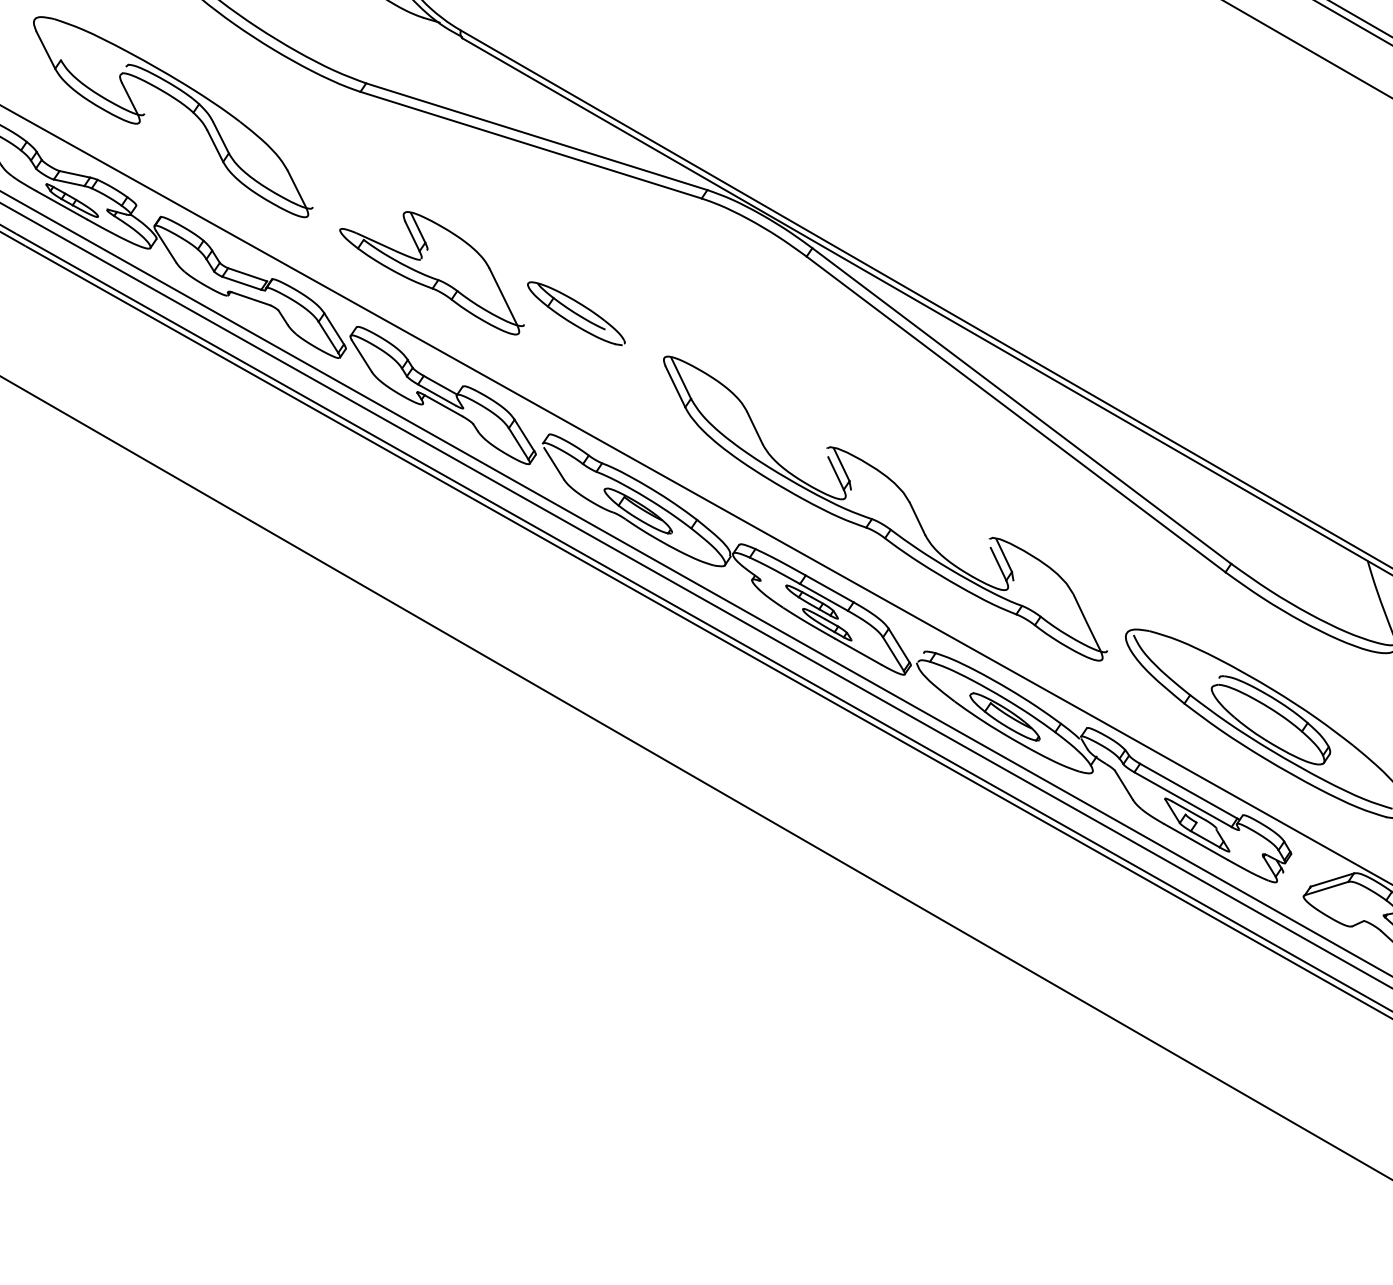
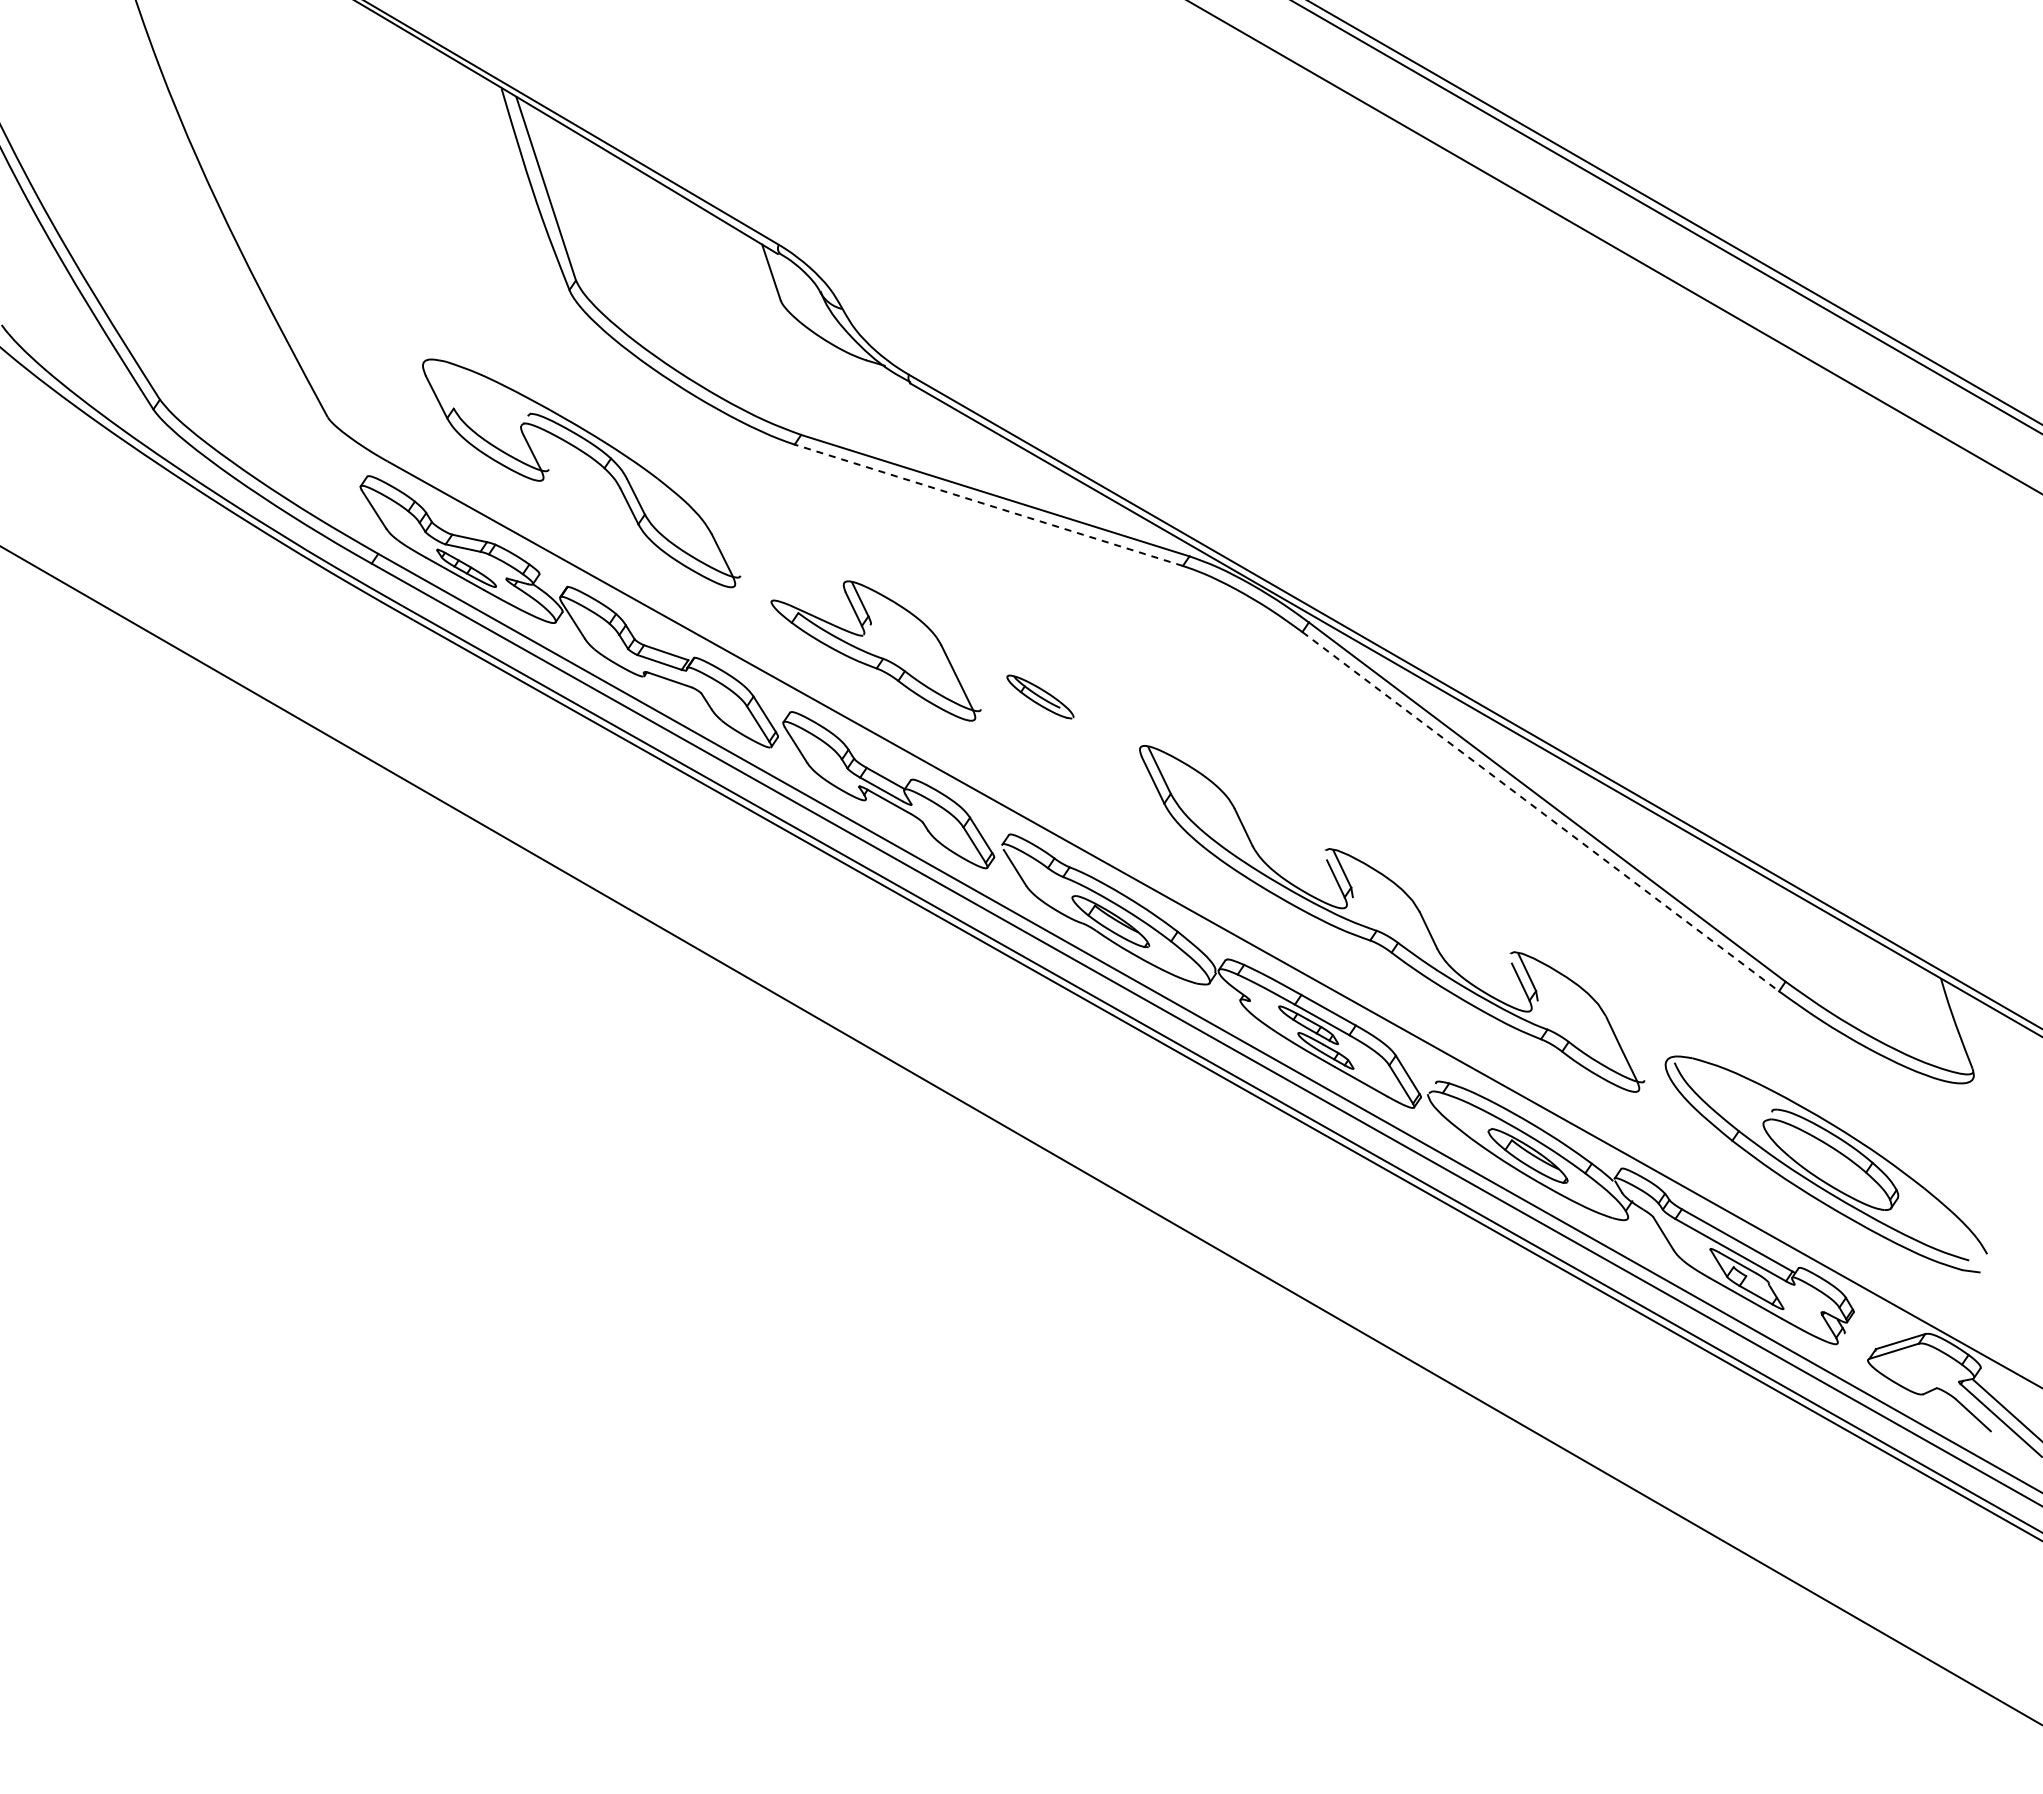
line: (530, 145) -> (988, 505), solid -> dashed
part: (576, 313) -> (1040, 696), size x0.6
line: (1016, 415) -> (1541, 812), solid -> dashed

